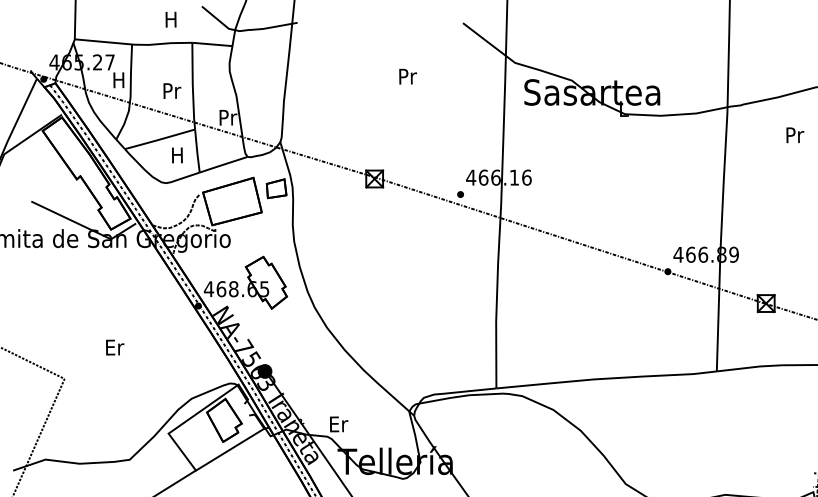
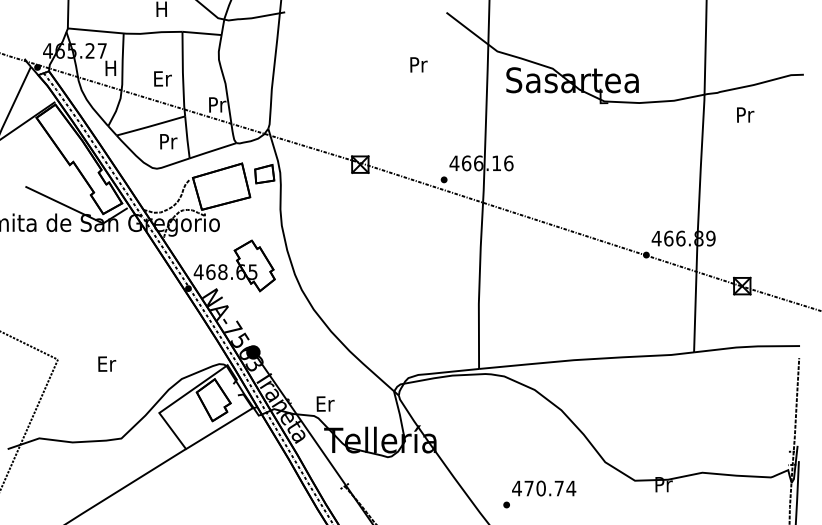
text: (407, 76) -> (418, 64), moved
text: (171, 90) -> (162, 78), Pr -> Er
text: (795, 134) -> (745, 114), moved
text: (178, 155) -> (168, 141), H -> Pr
text: (115, 346) -> (107, 363), moved

